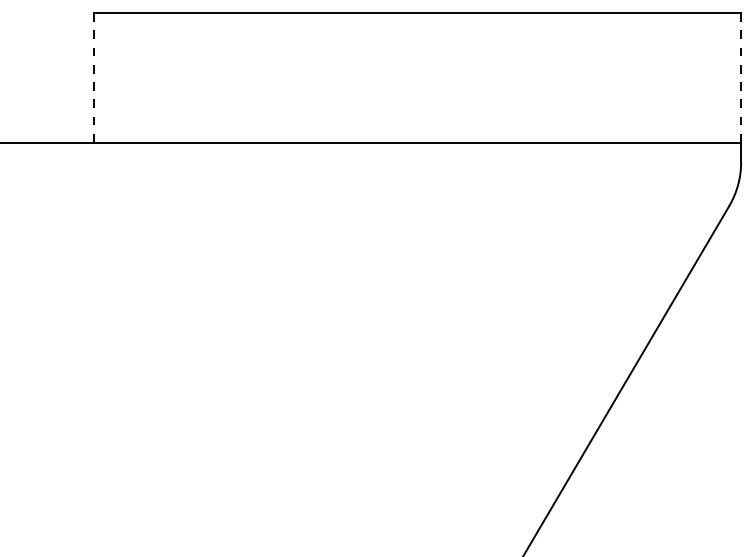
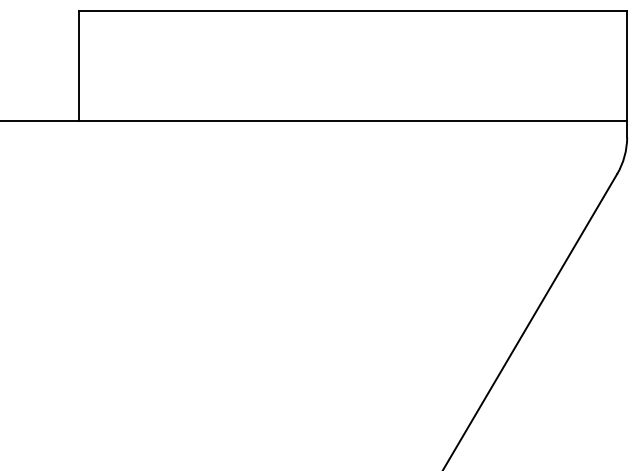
line: (93, 77) -> (79, 65), dashed -> solid
line: (741, 77) -> (627, 65), dashed -> solid

